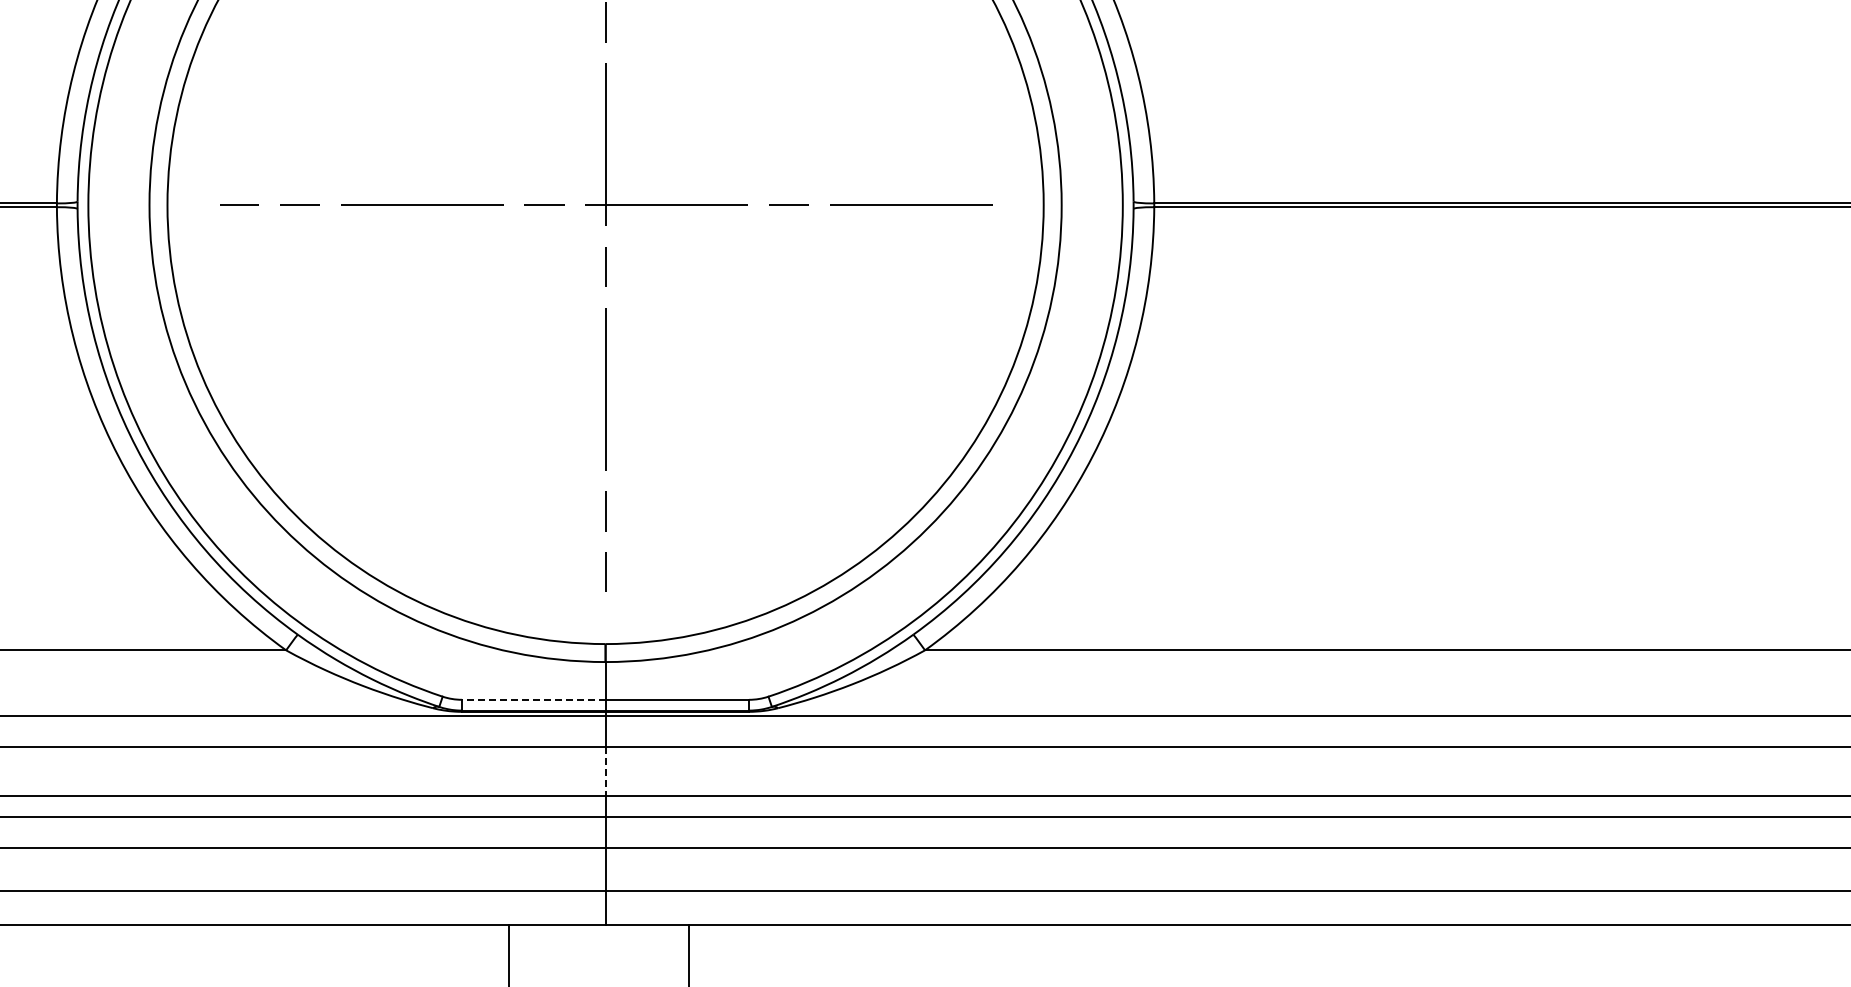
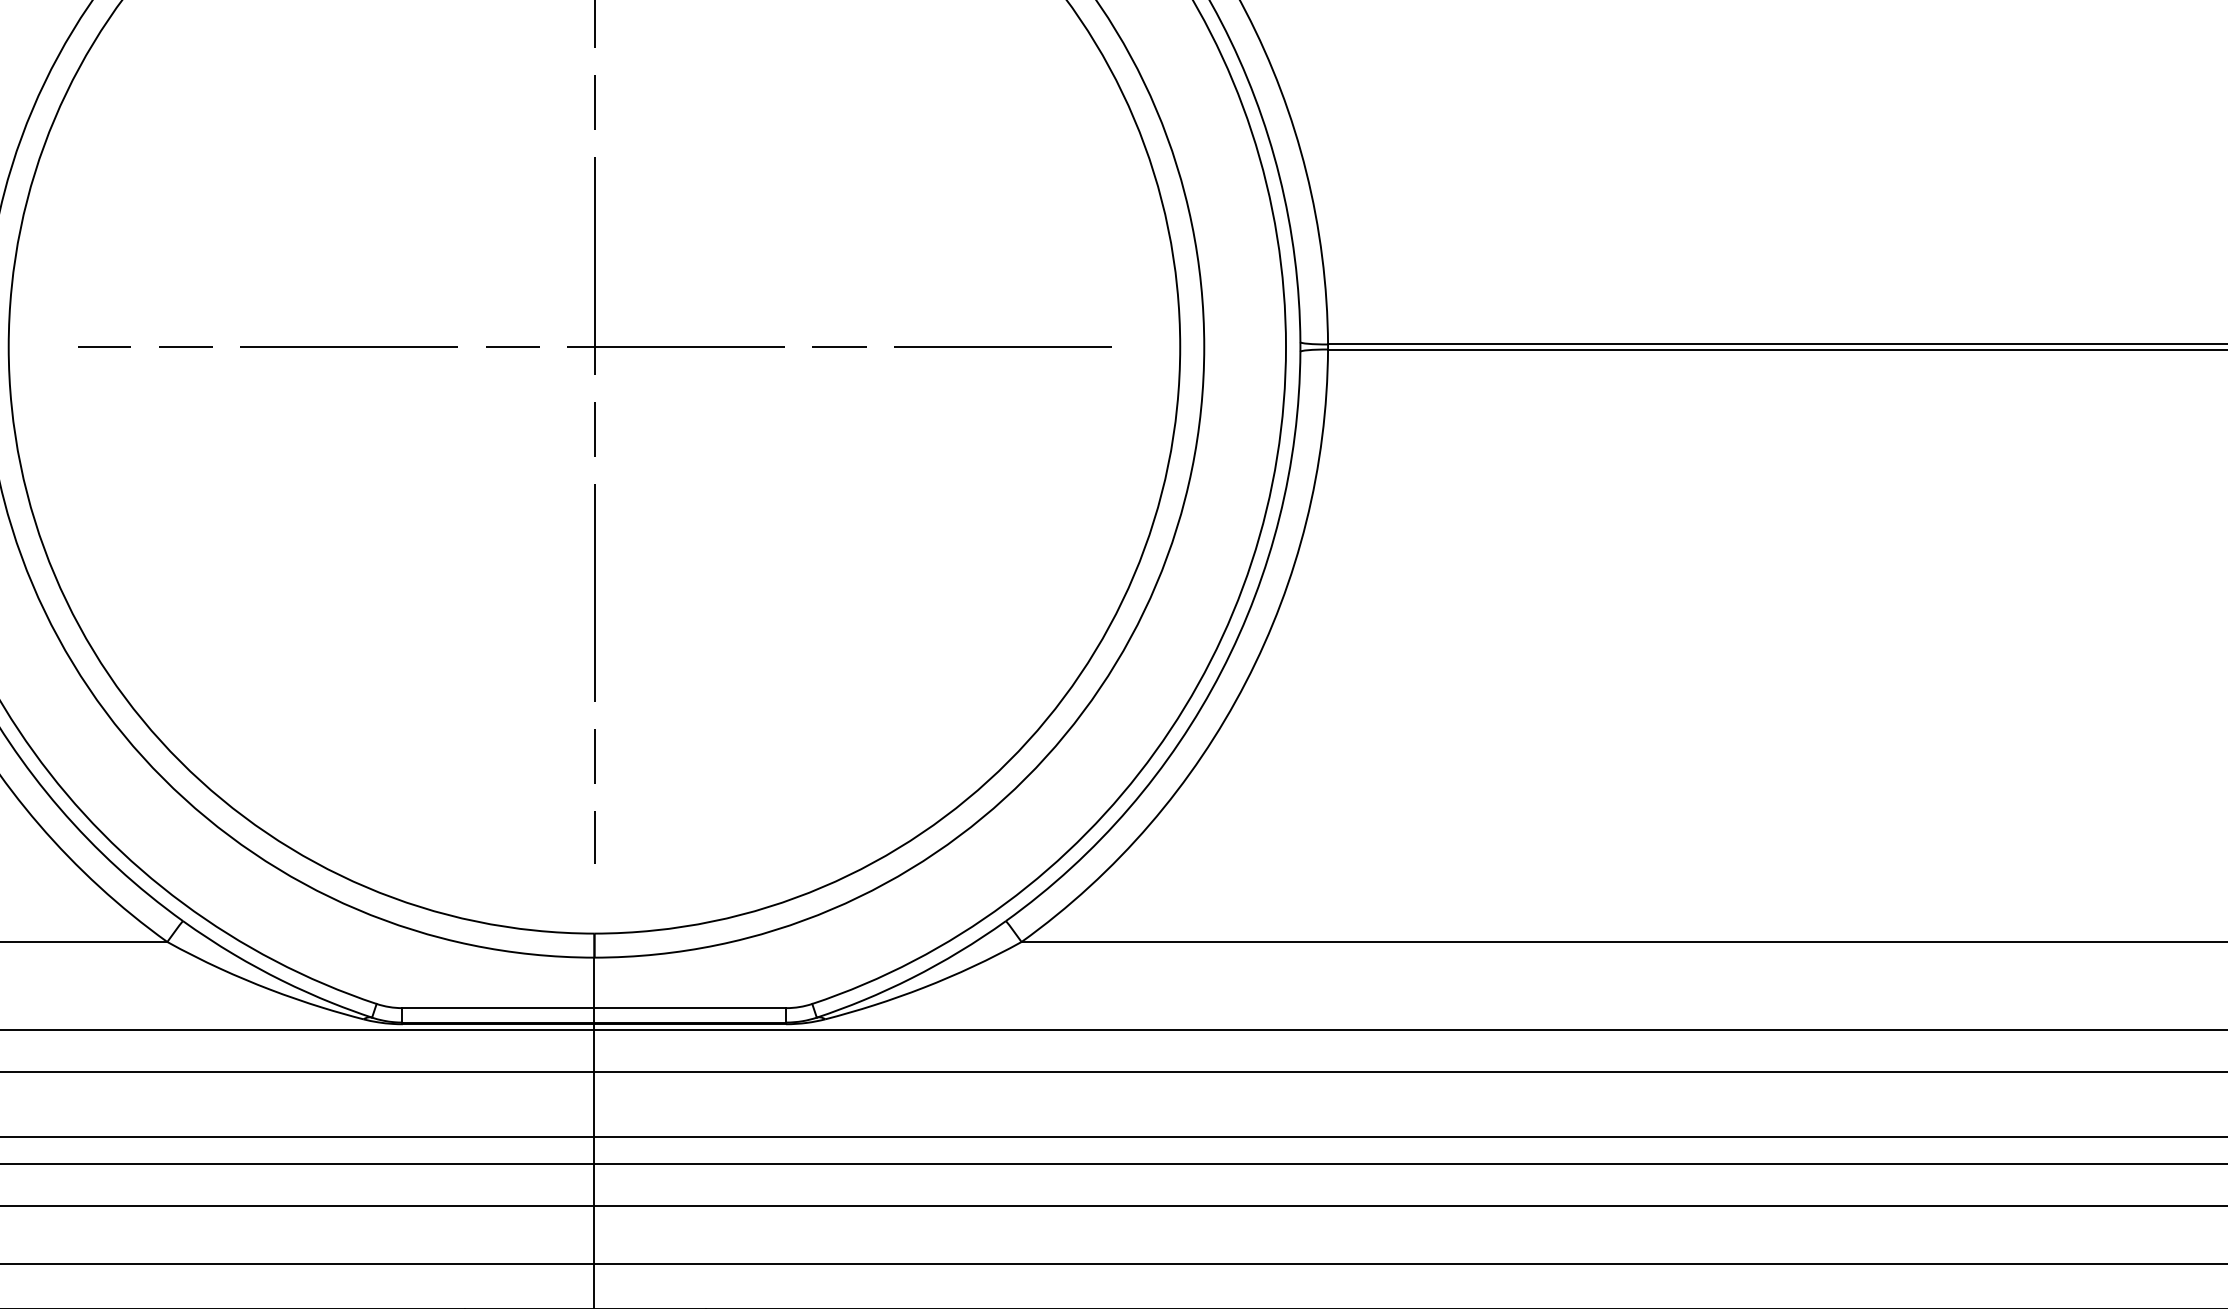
line: (533, 699) -> (498, 1007), dashed -> solid
line: (605, 772) -> (594, 1105), dashed -> solid

